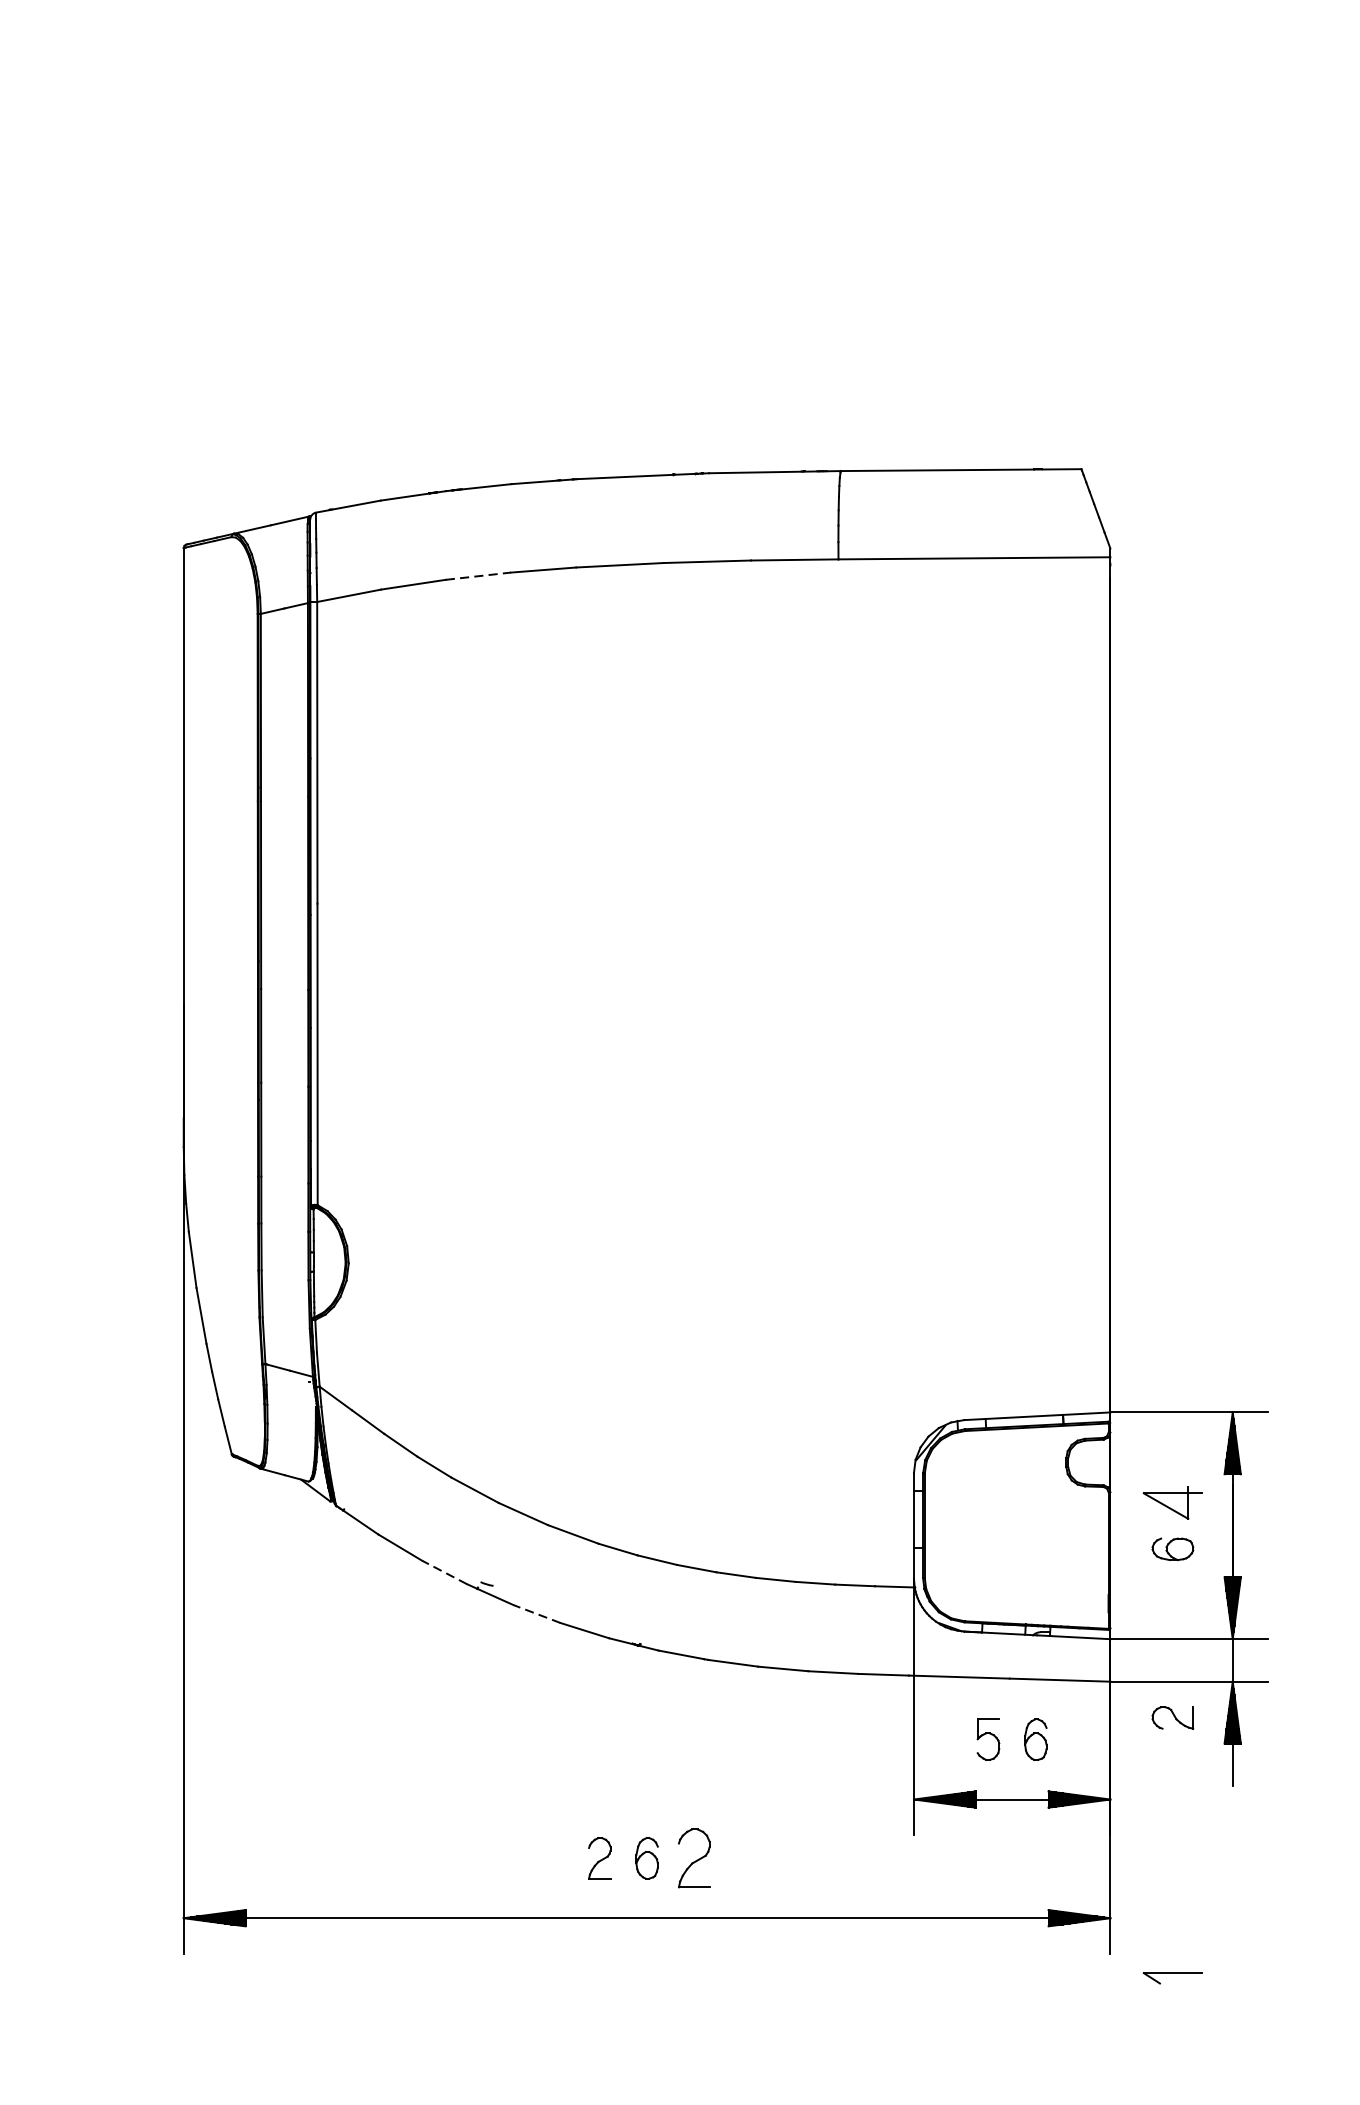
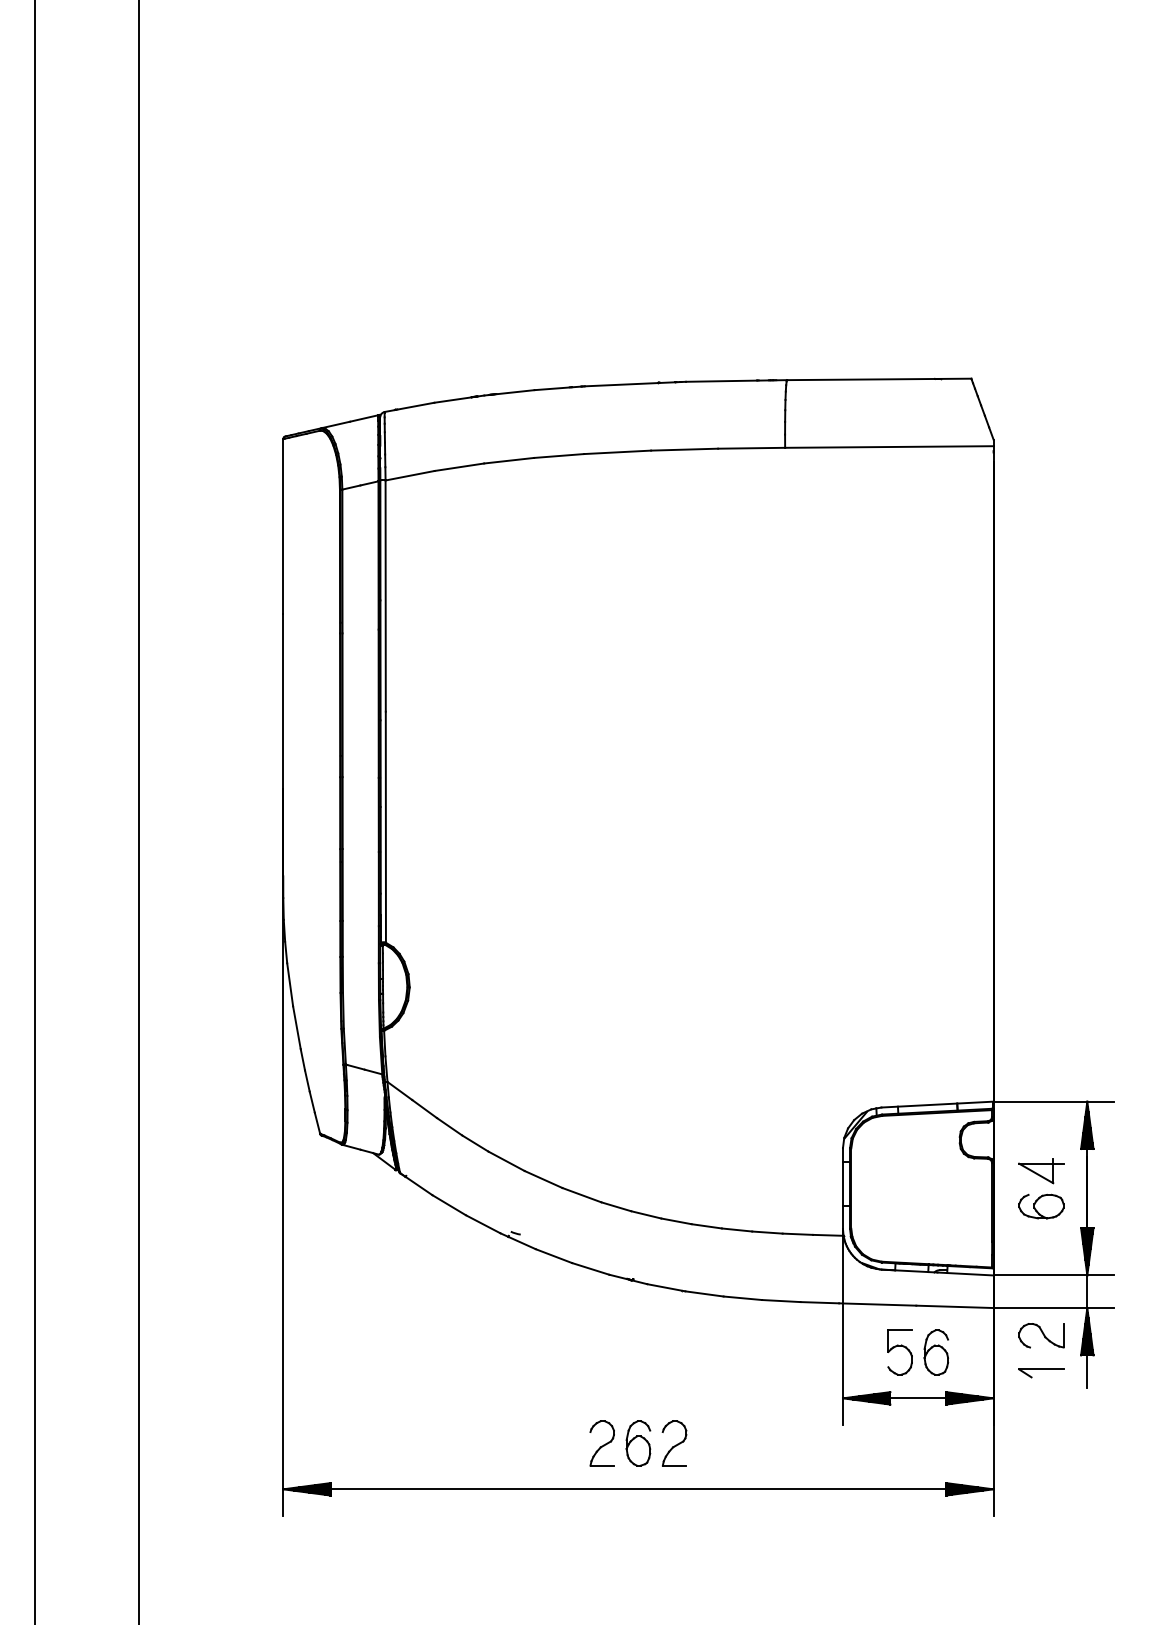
line: (478, 575) -> (509, 460), dashed -> solid
part: (1172, 1549) -> (1041, 1206), size x1.43
line: (443, 1572) -> (482, 1224), dashed -> solid
line: (536, 1613) -> (553, 1255), dashed -> solid
part: (1172, 1717) -> (1041, 1335), size x1.43
part: (987, 1739) -> (899, 1352), size x1.43
part: (1035, 1739) -> (936, 1352), size x1.43
part: (598, 1858) -> (601, 1443), size x1.43
part: (647, 1858) -> (638, 1443), size x1.43
part: (1172, 1978) -> (1041, 1373), moved

